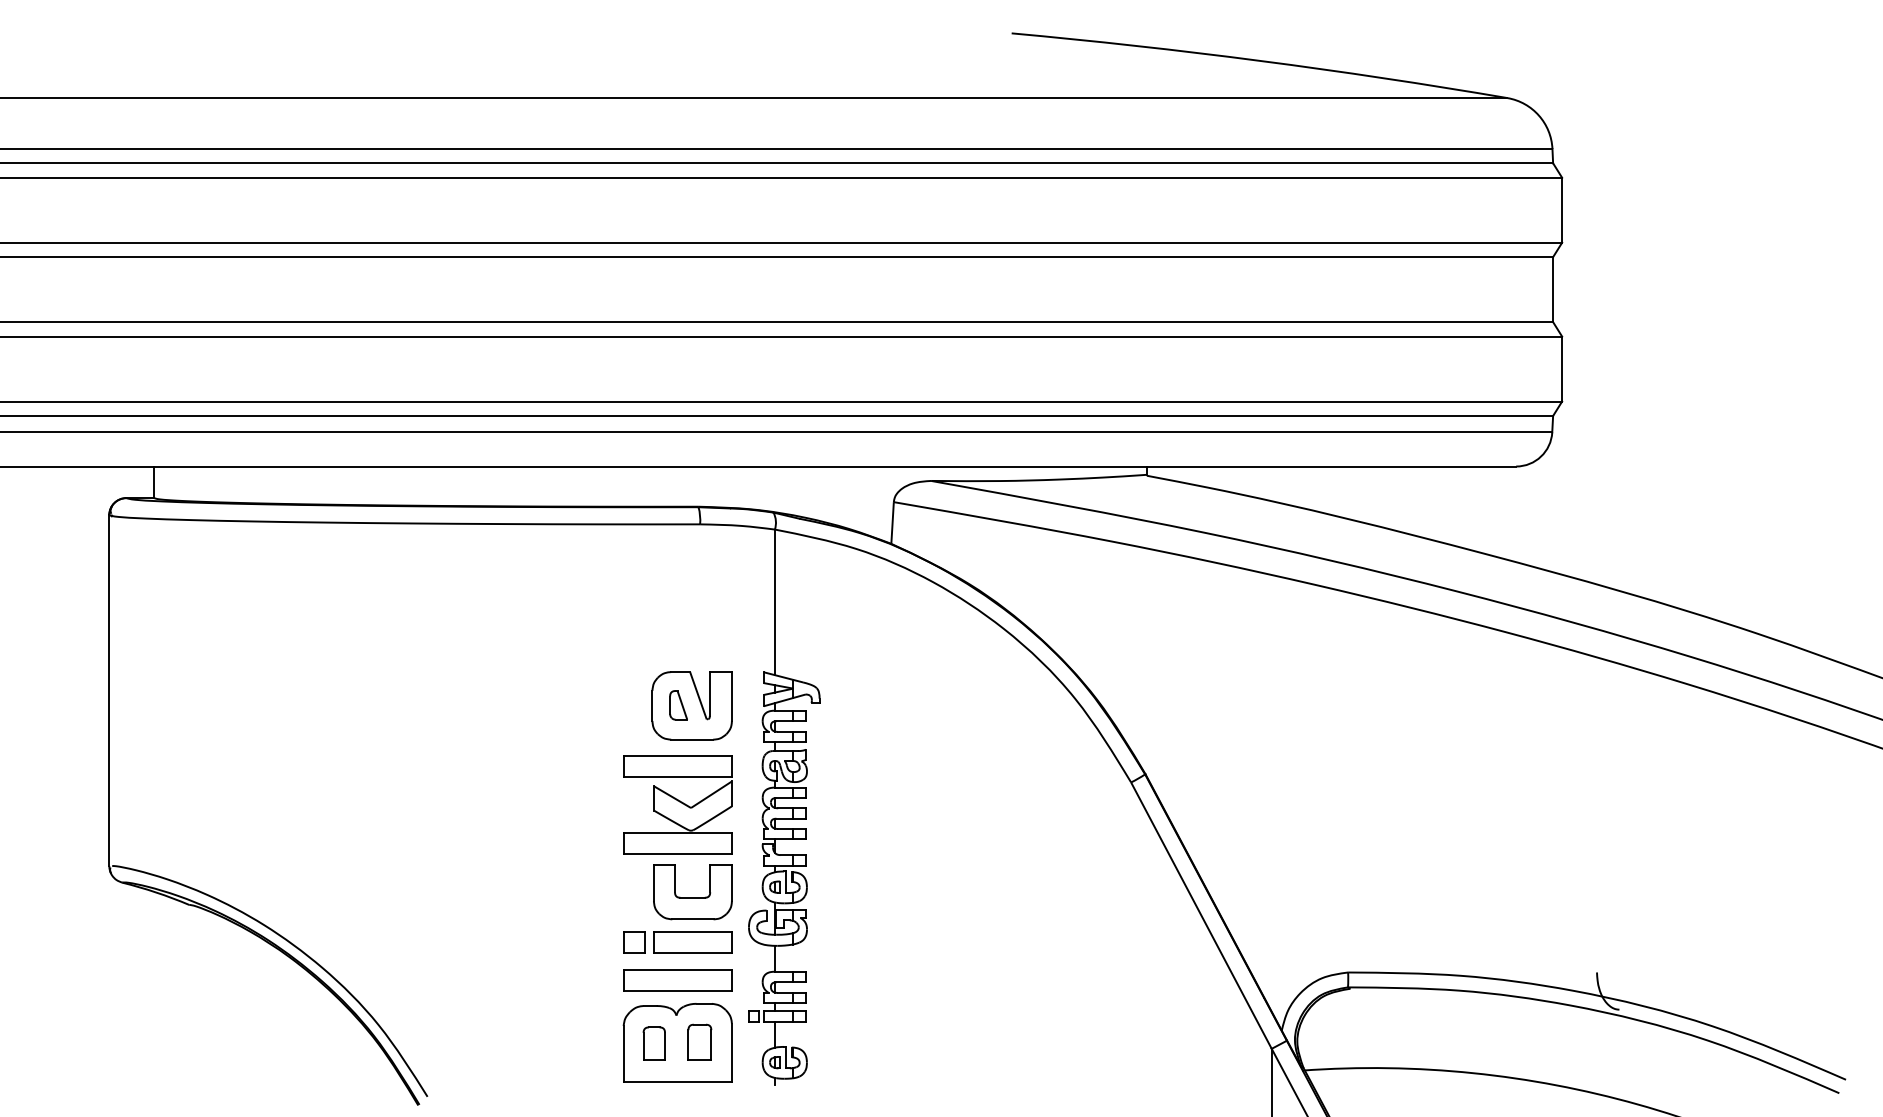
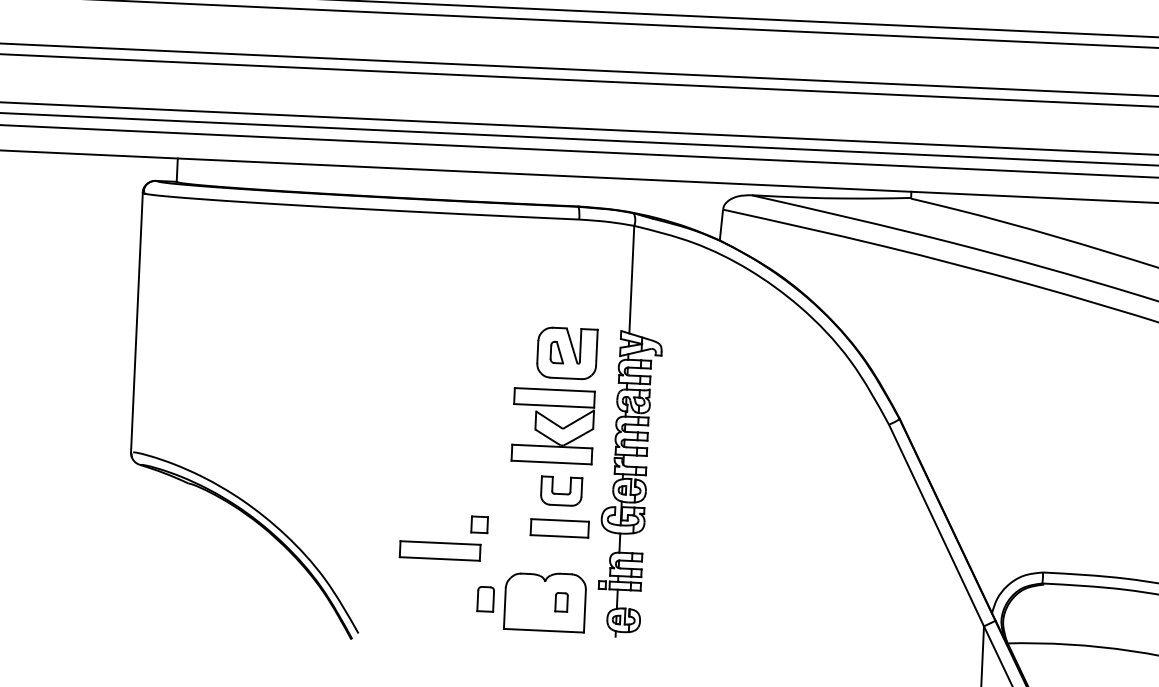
part: (692, 892) -> (561, 491), size x0.7
part: (634, 942) -> (479, 524), moved
part: (677, 980) -> (439, 551), moved
part: (699, 1041) -> (561, 601), size x0.7
part: (653, 1043) -> (485, 599), moved

